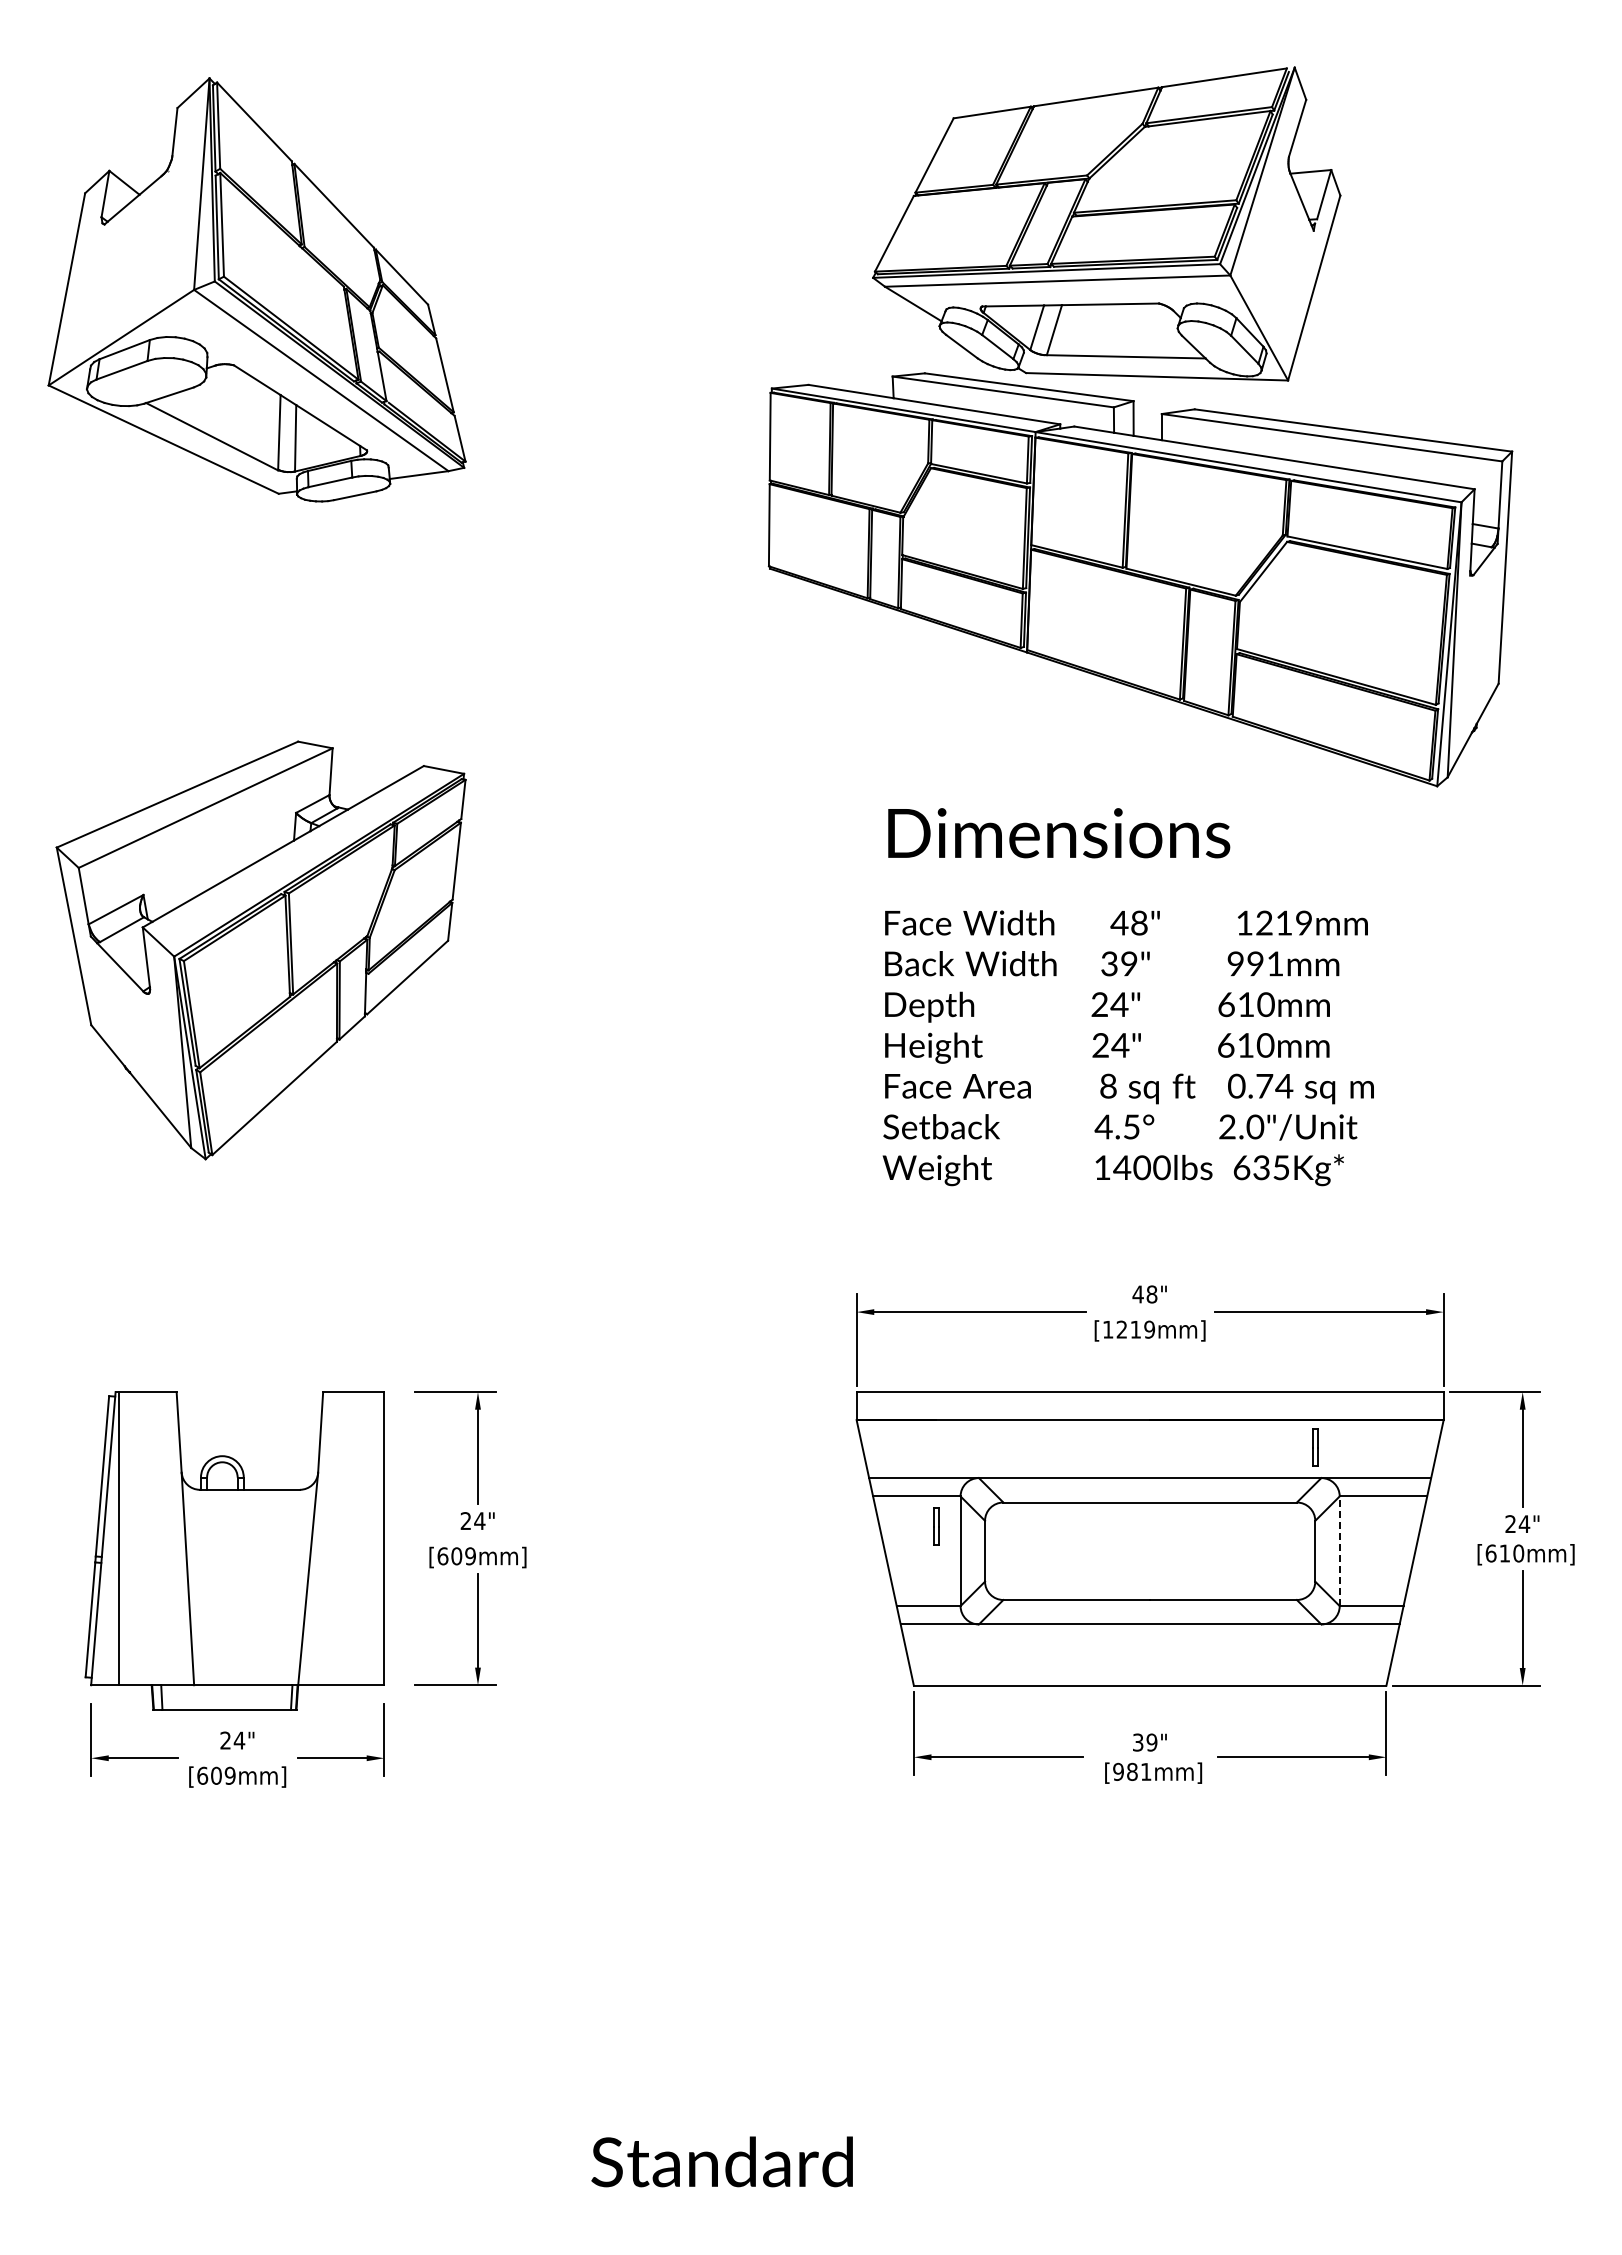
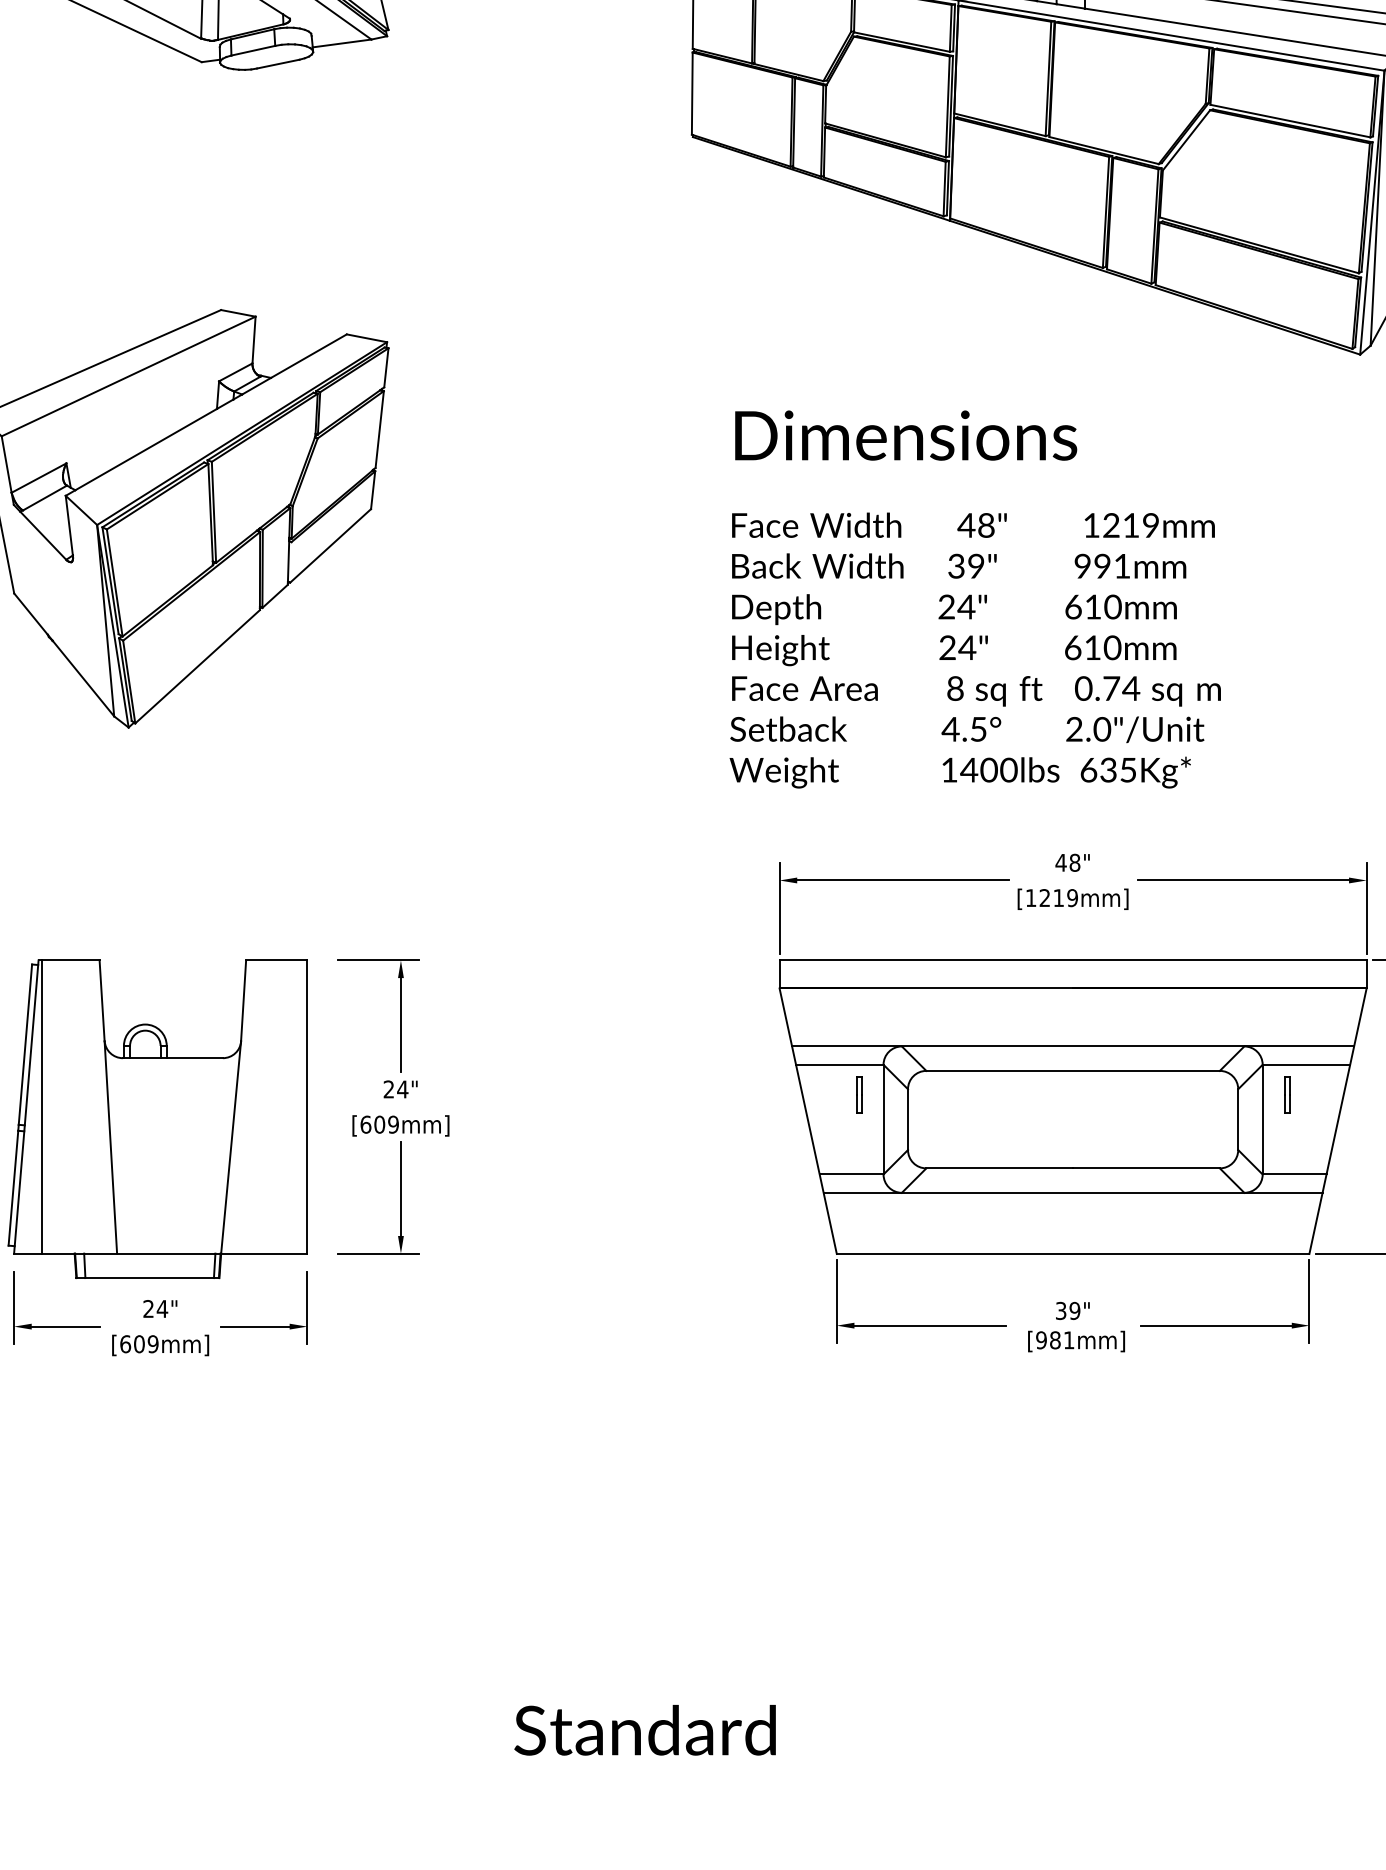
text: (1127, 997) -> (974, 599), moved
part: (1315, 1447) -> (1287, 1094), moved
line: (1339, 1551) -> (1262, 1119), dashed -> solid

